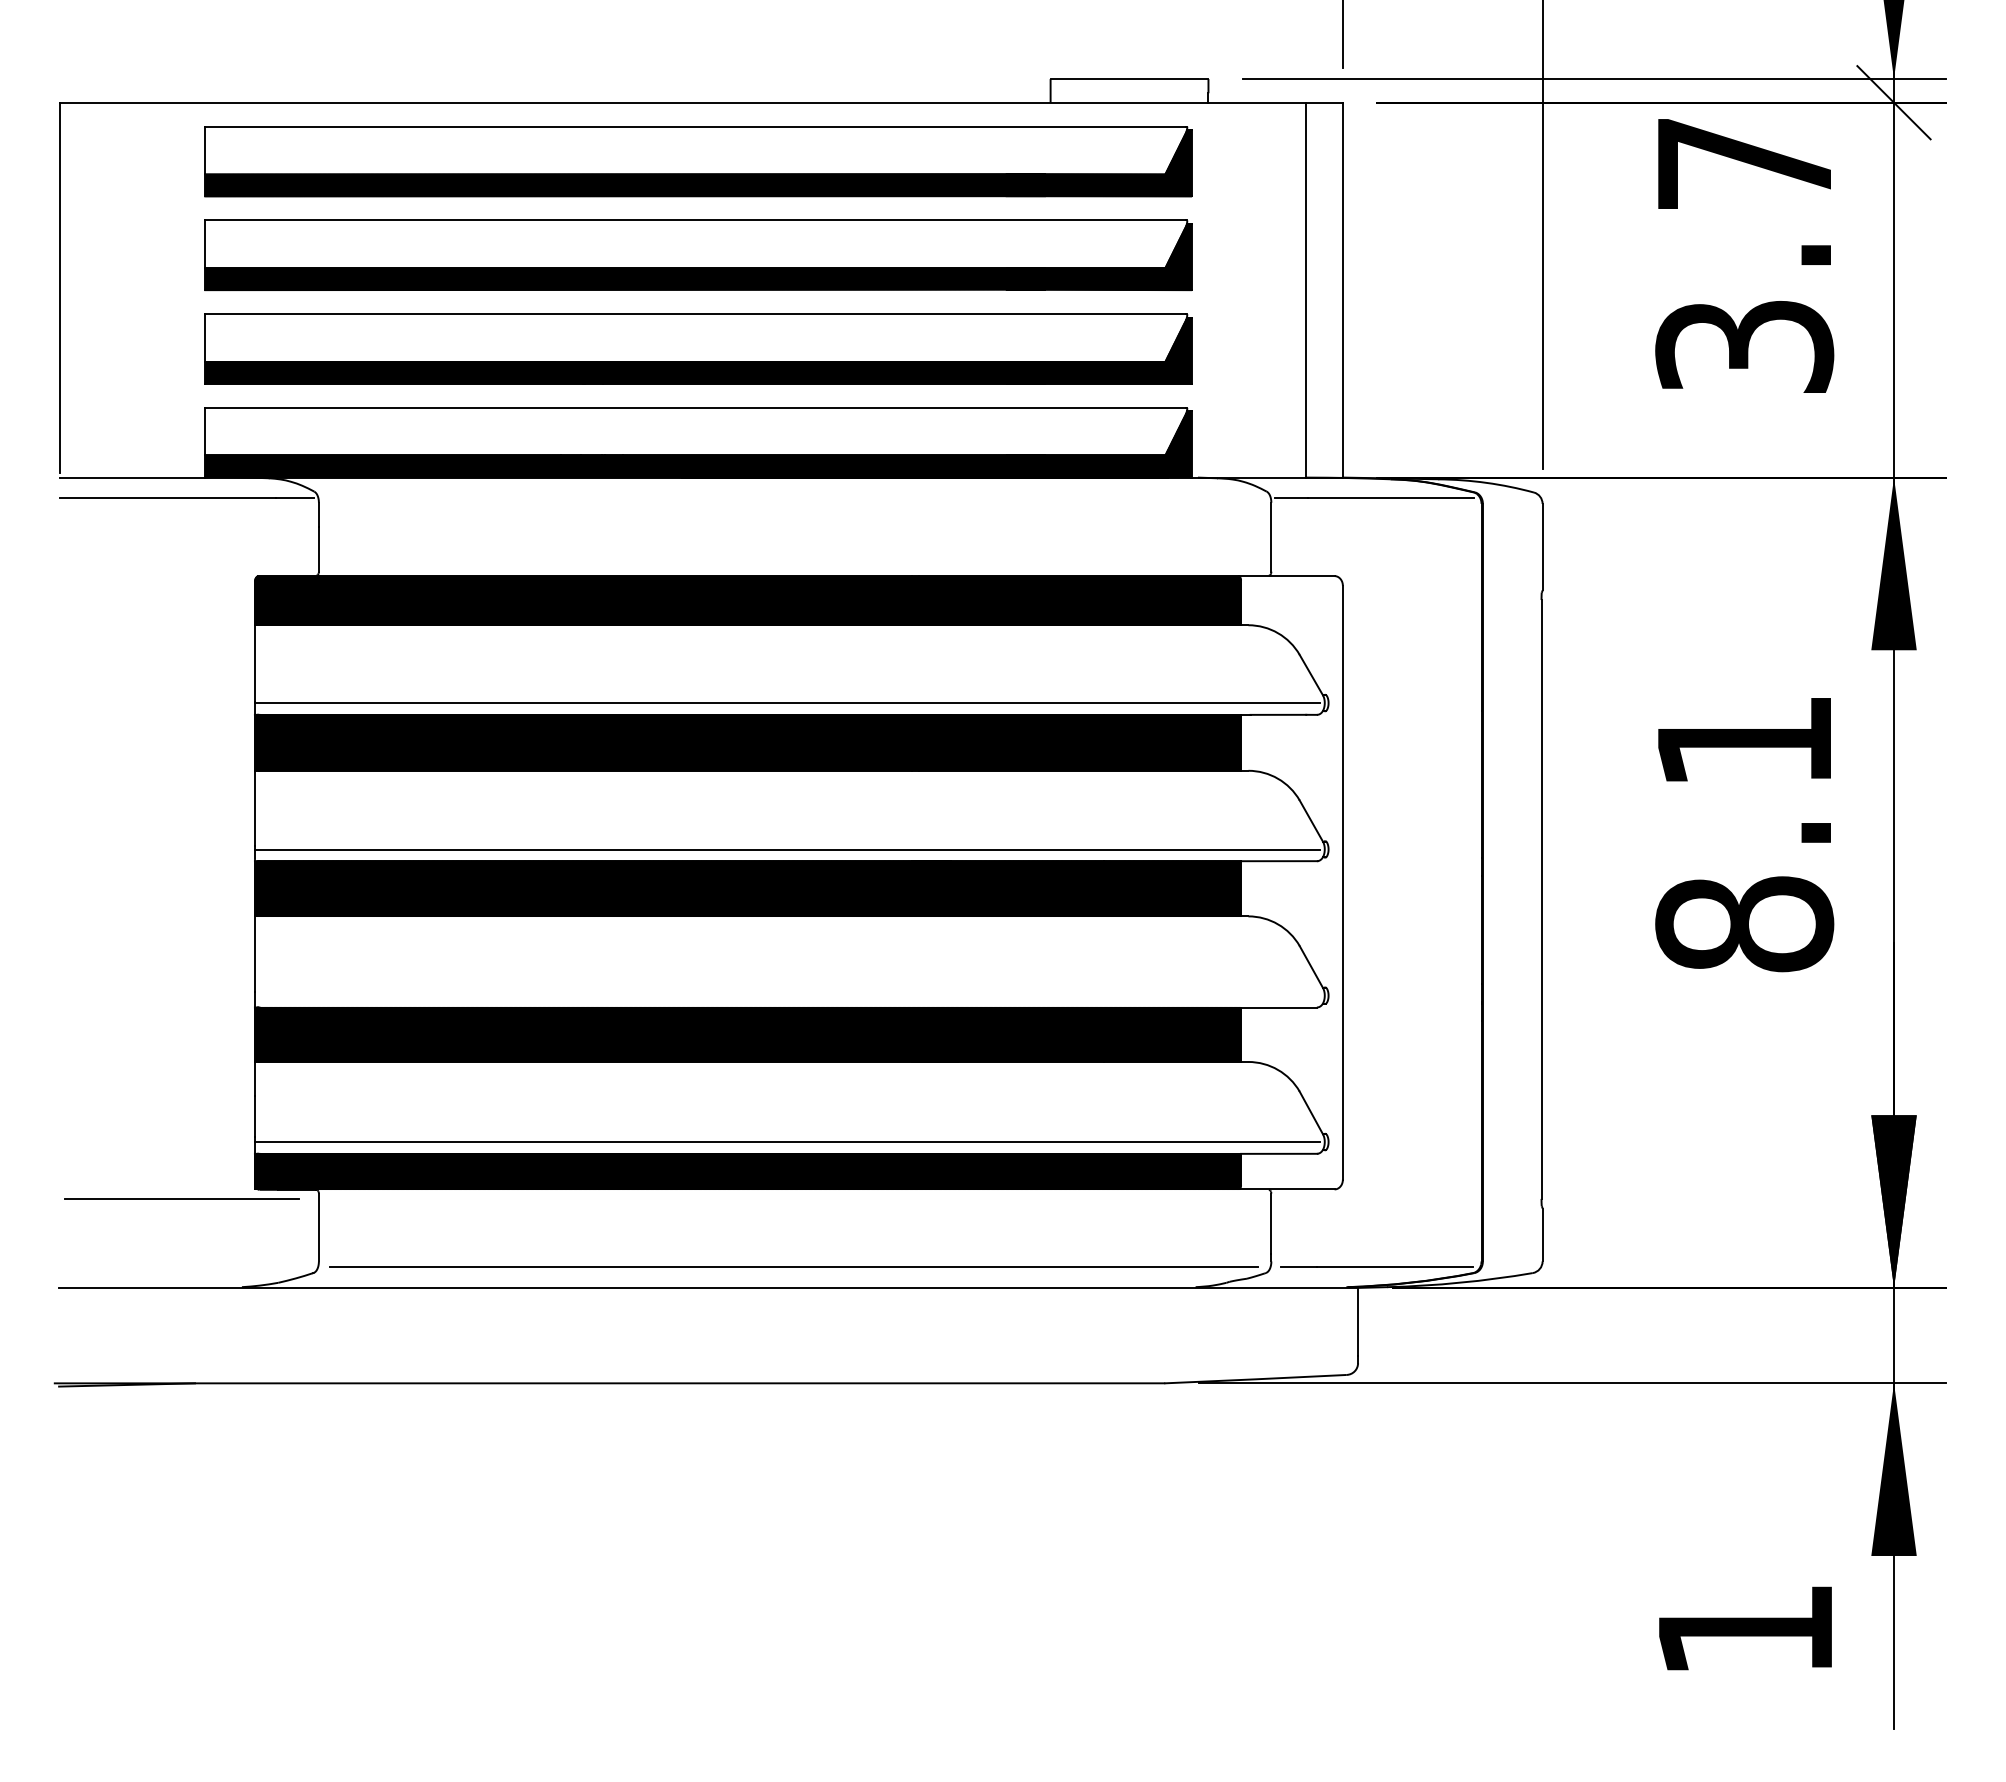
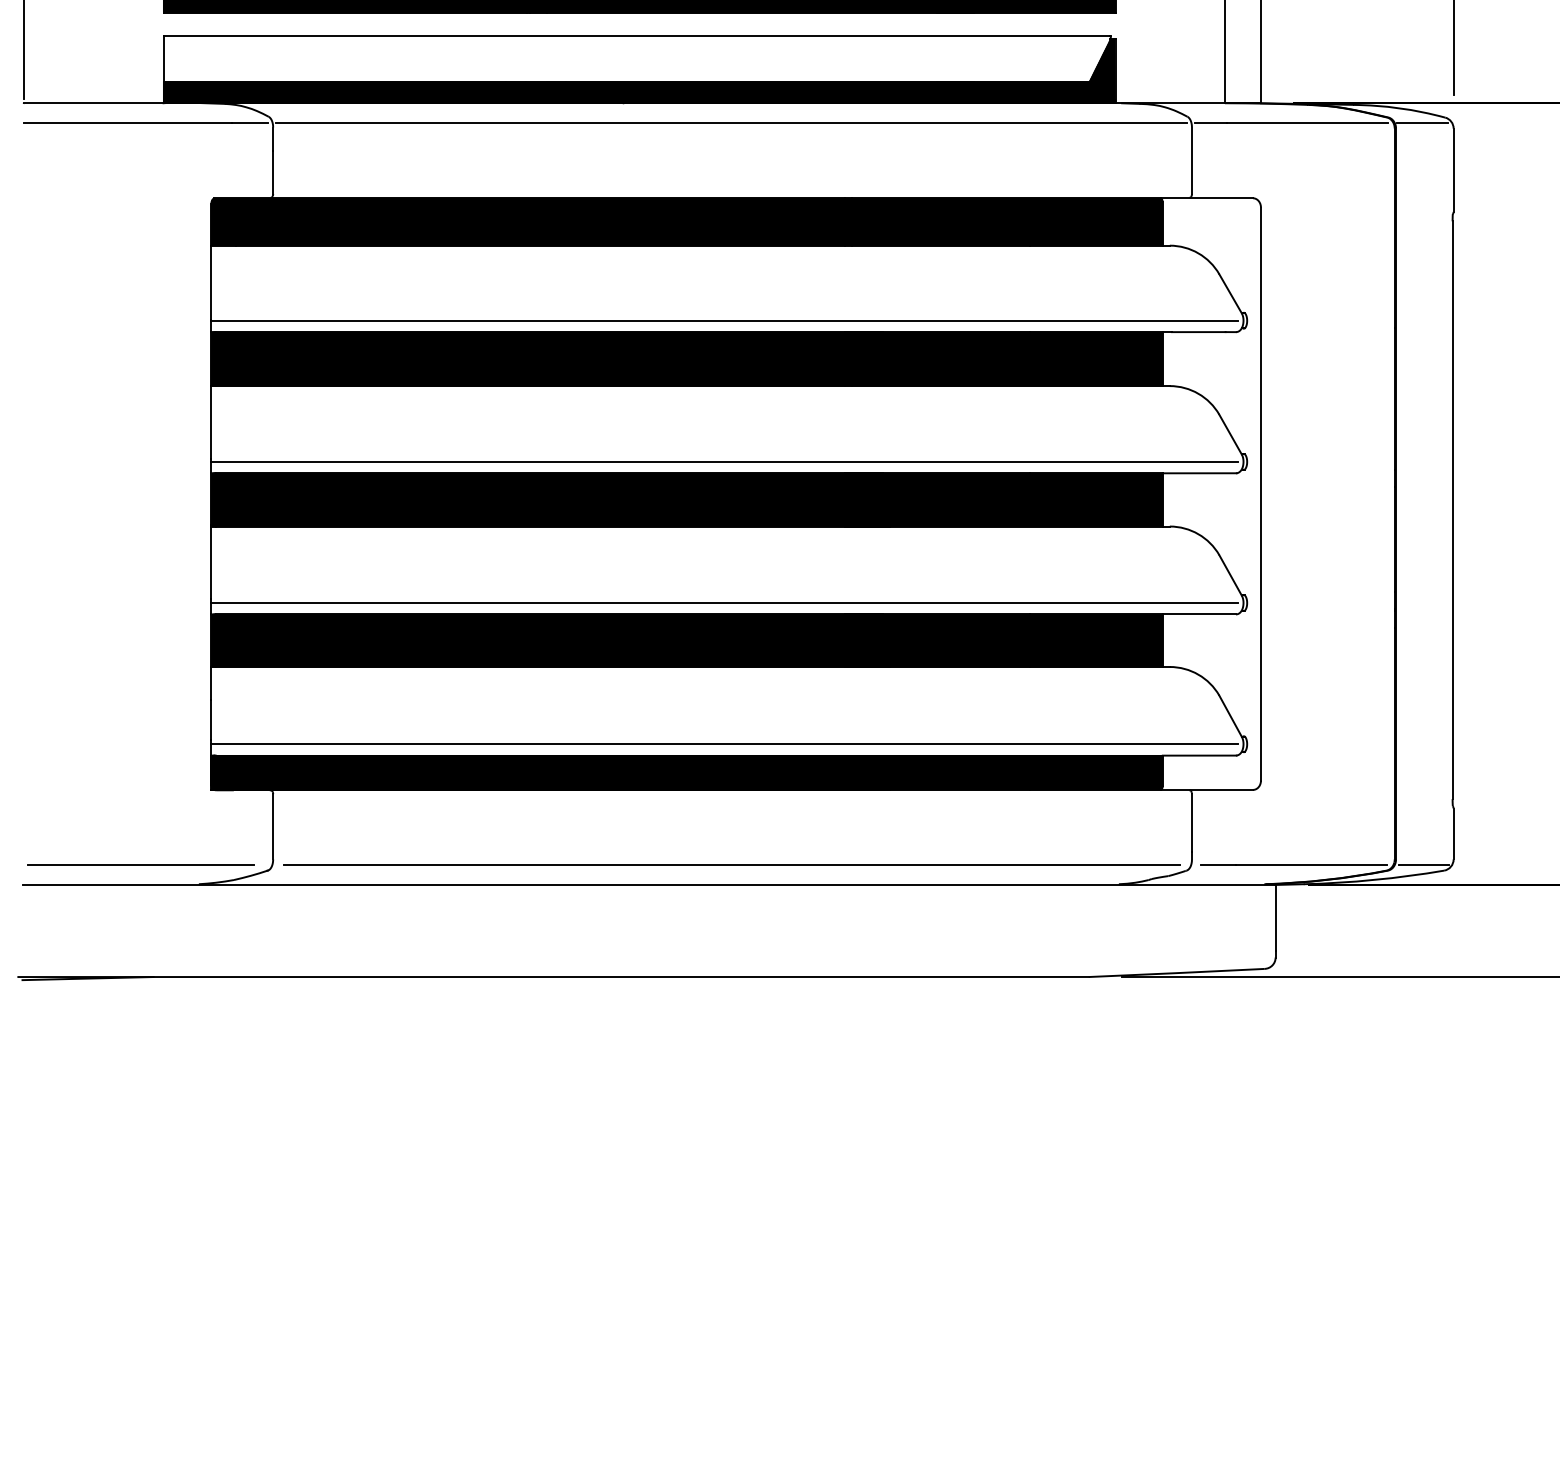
line: (794, 497) -> (731, 122), added
line: (1509, 497) -> (1421, 122), added
line: (786, 995) -> (724, 602), added
line: (181, 1198) -> (140, 864), moved
line: (1511, 1266) -> (1423, 864), added

